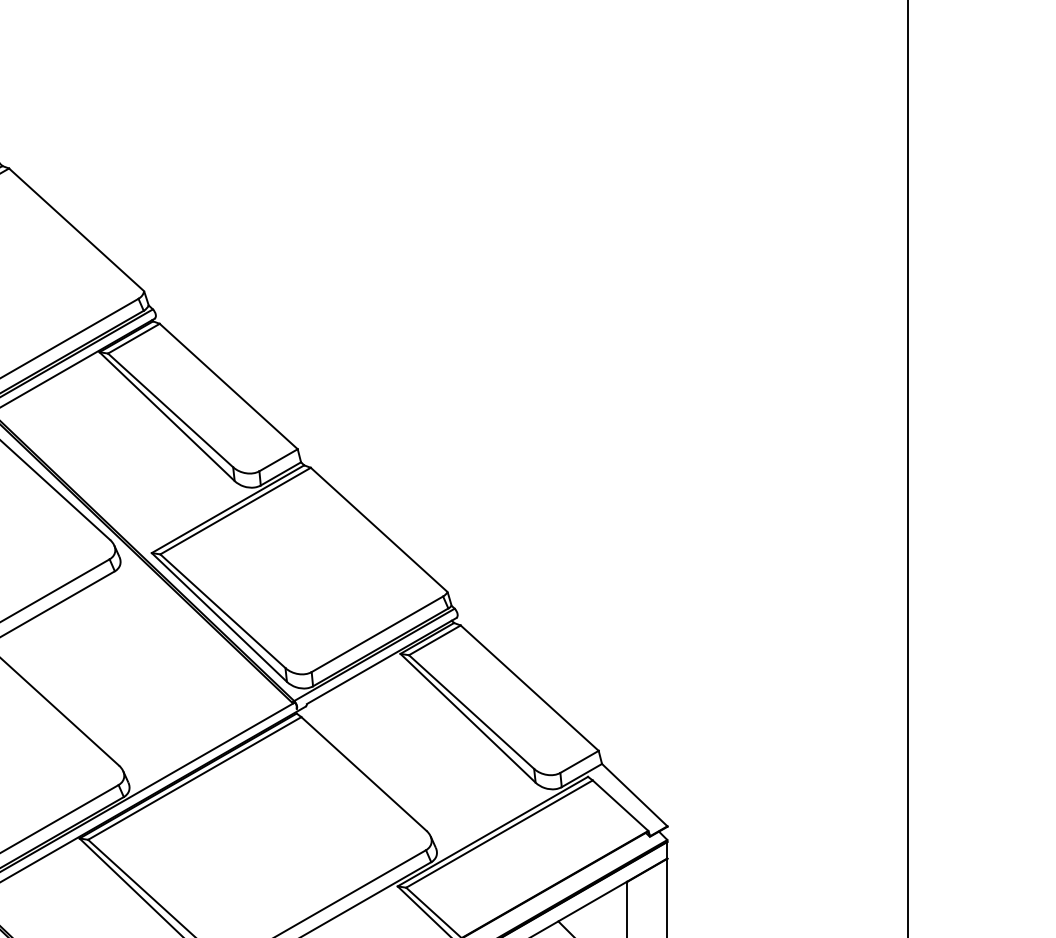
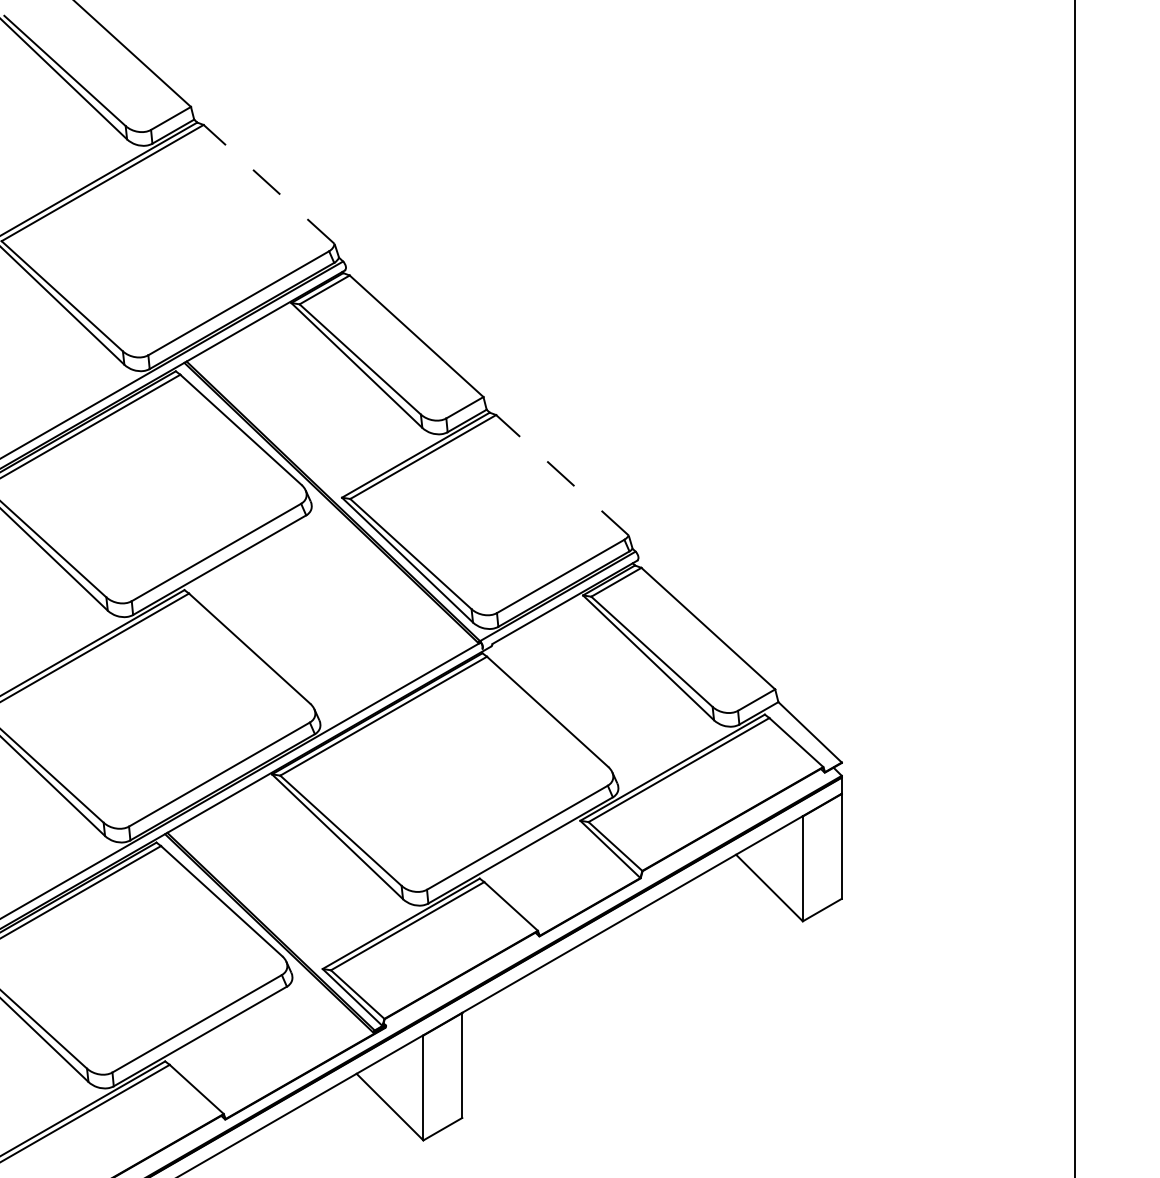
line: (75, 229) -> (268, 184), solid -> dashed
line: (379, 530) -> (562, 475), solid -> dashed

